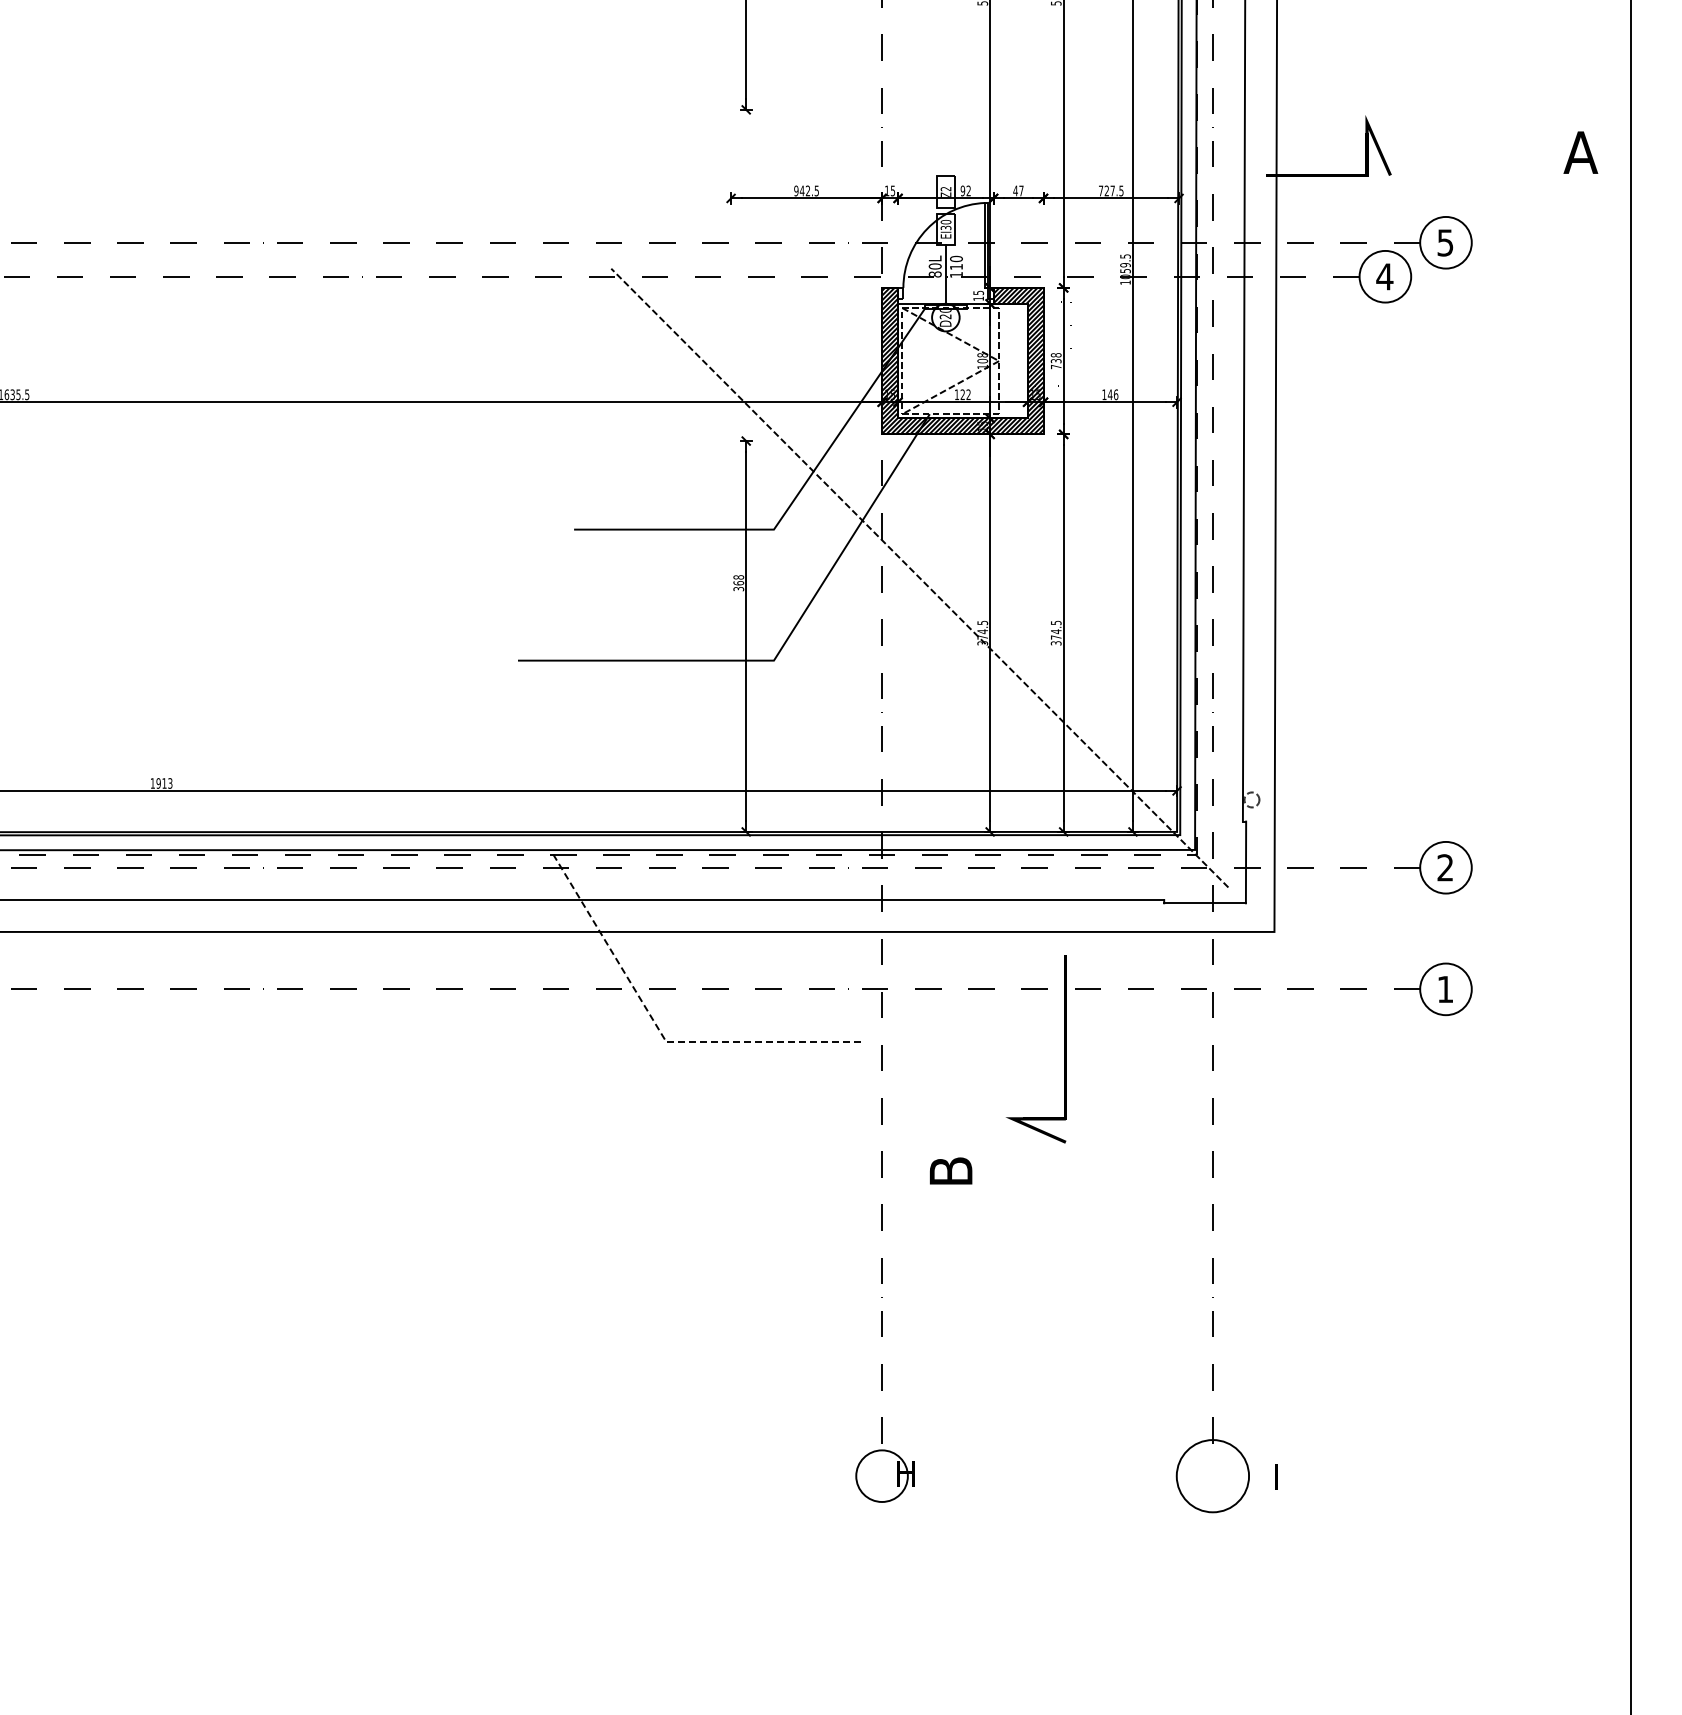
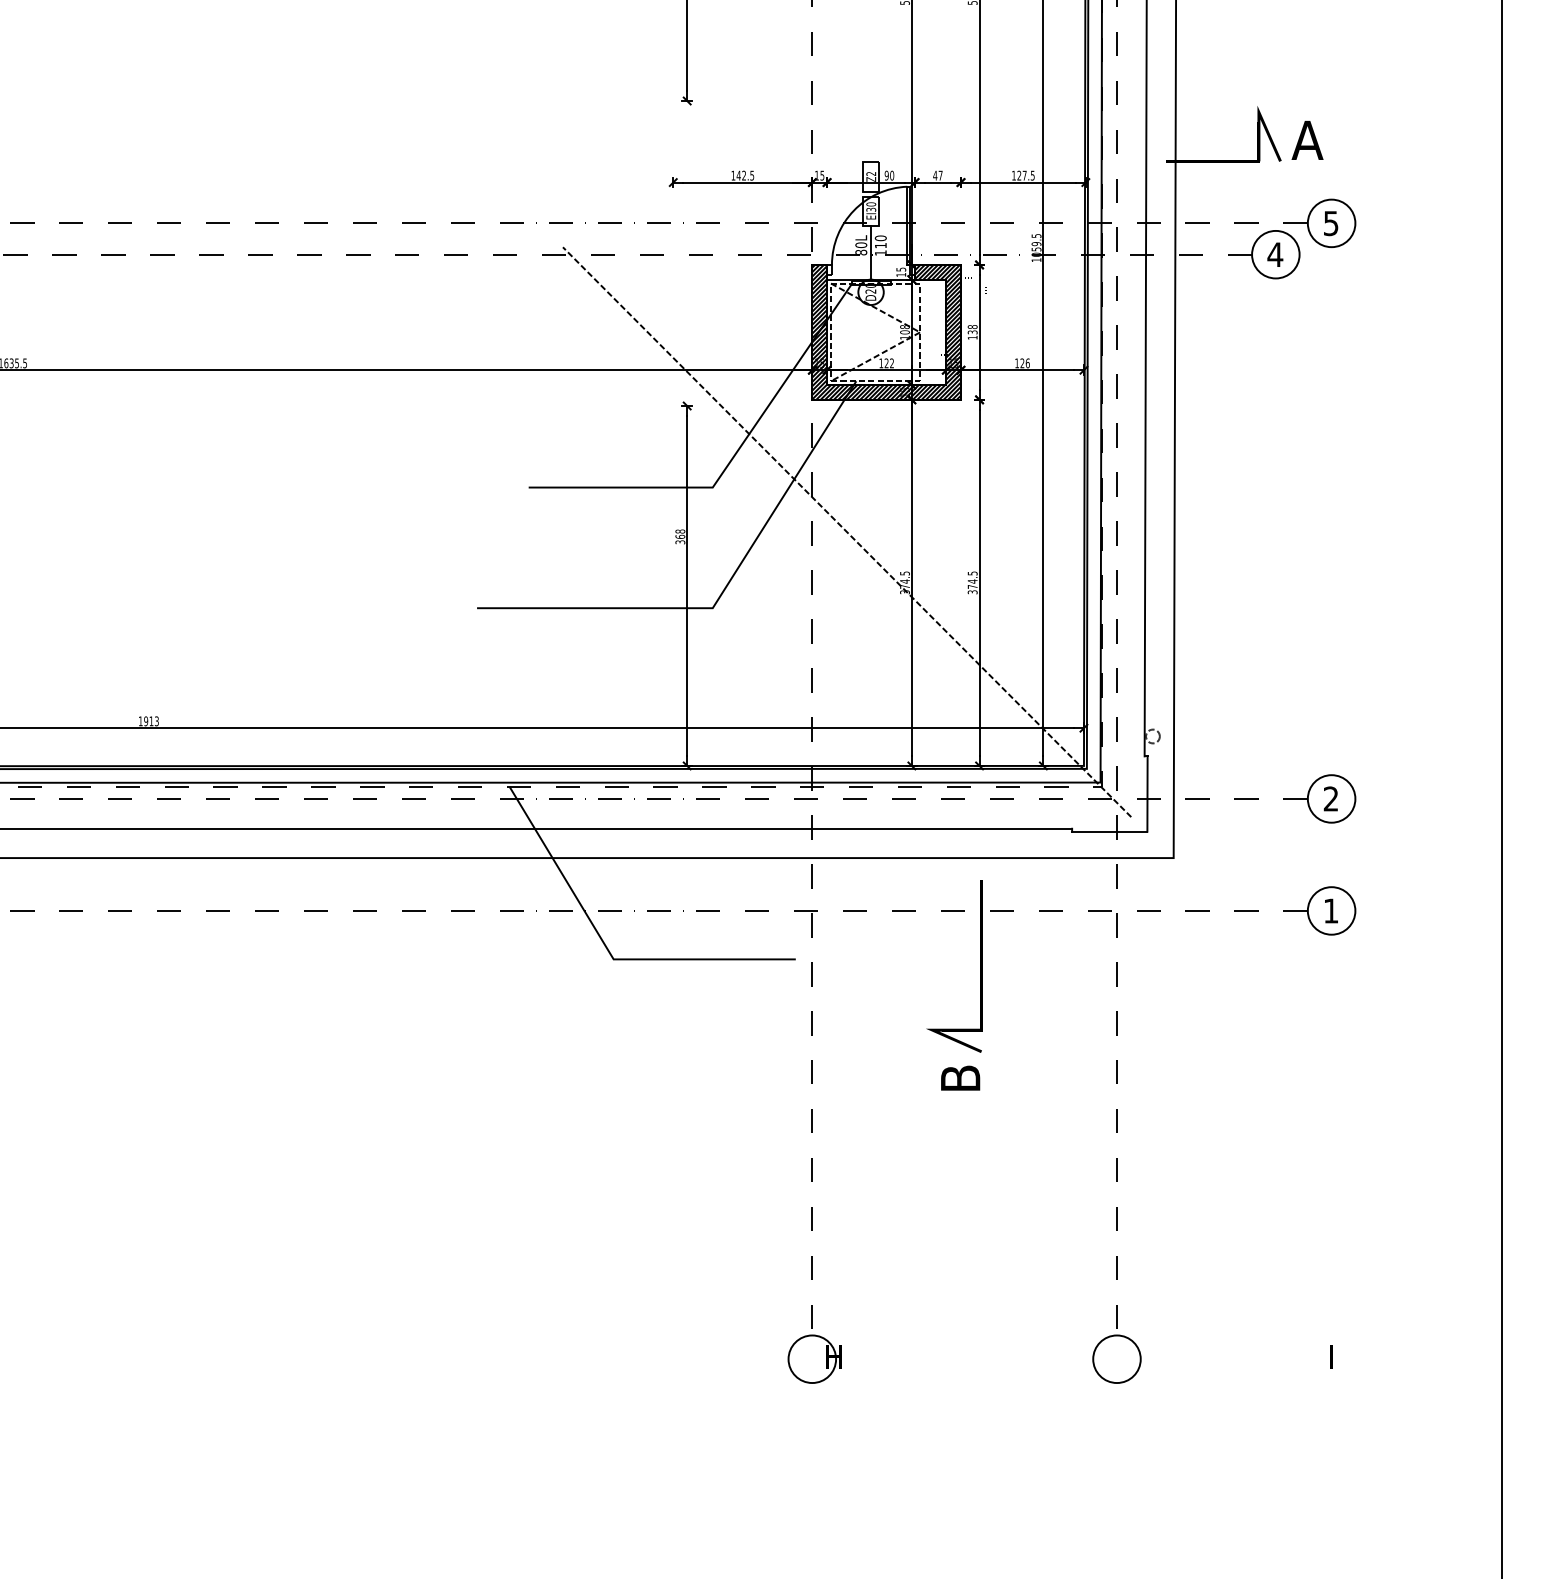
text: (1580, 152) -> (1307, 140), moved
text: (796, 190) -> (733, 175), 942.5 -> 142.5
text: (968, 190) -> (891, 175), 92 -> 90
text: (1101, 190) -> (1014, 175), 727.5 -> 127.5
text: (1056, 366) -> (972, 337), 738 -> 138
text: (1109, 394) -> (1021, 363), 146 -> 126
line: (661, 1033) -> (609, 951), dashed -> solid
text: (951, 1170) -> (960, 1077), moved
circle: (1212, 1475) -> (1116, 1358), size x0.71
text: (1276, 1476) -> (1331, 1356), moved

